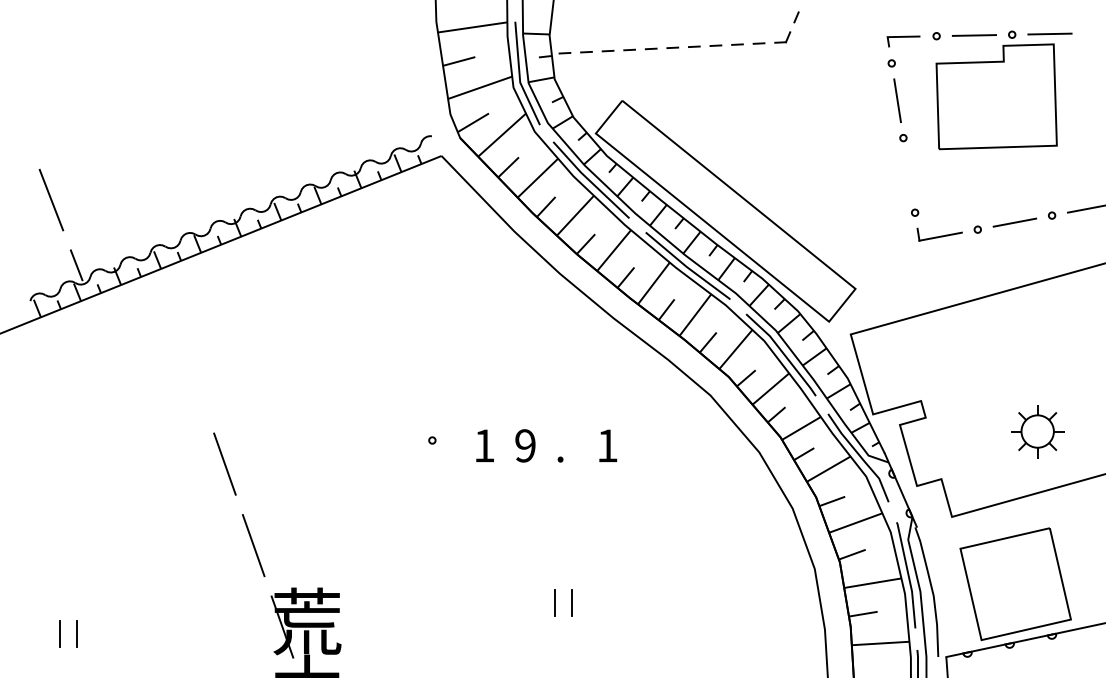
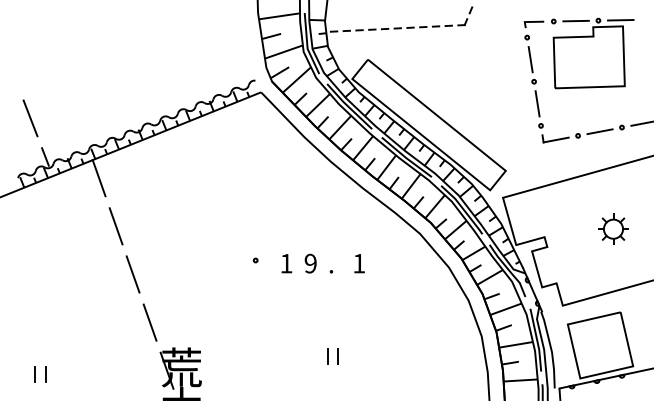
line: (909, 174) -> (537, 103), added
line: (166, 301) -> (98, 178), added
line: (195, 382) -> (115, 226), added
part: (1037, 430) -> (613, 228), moved

